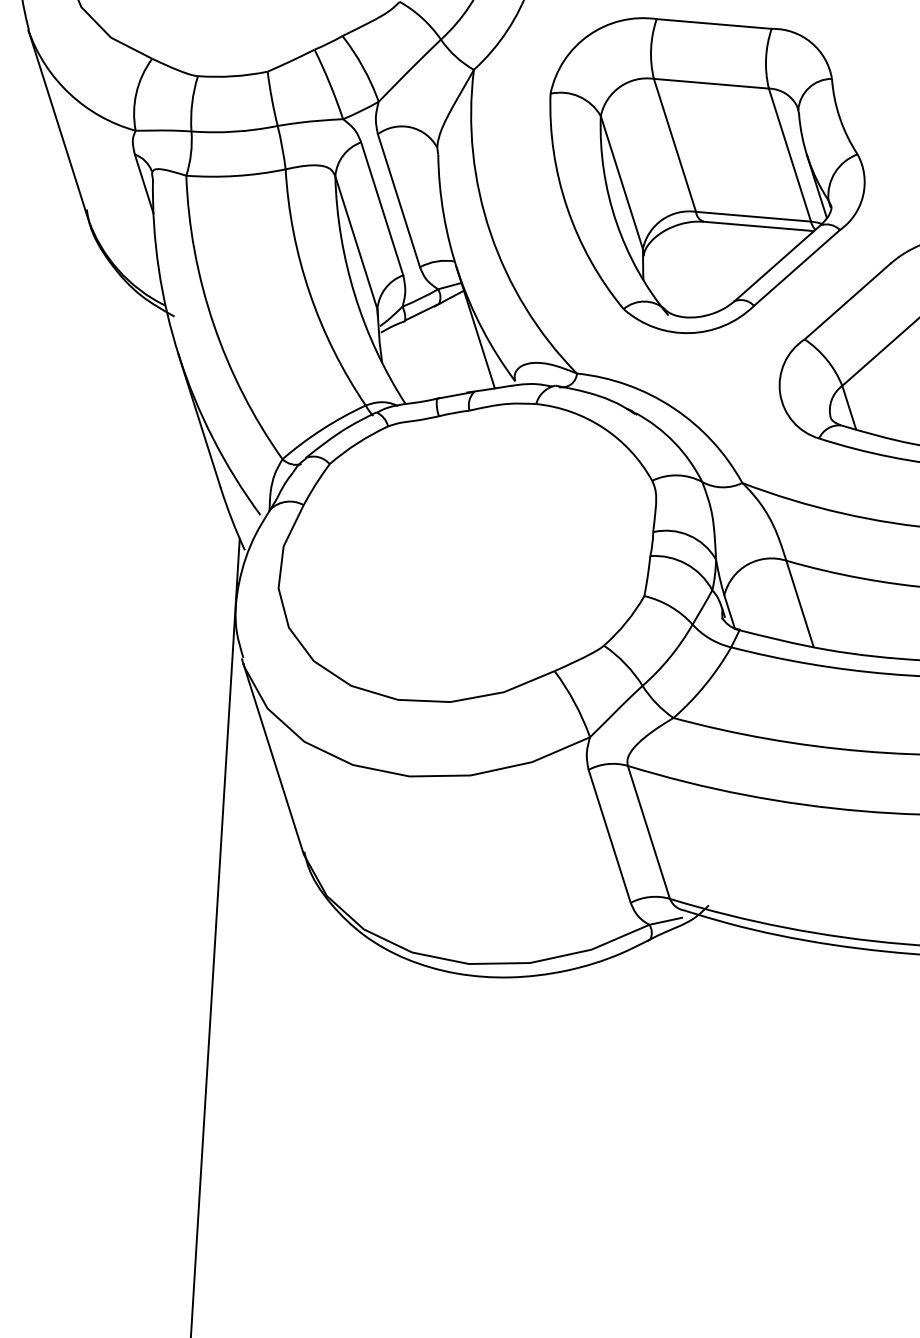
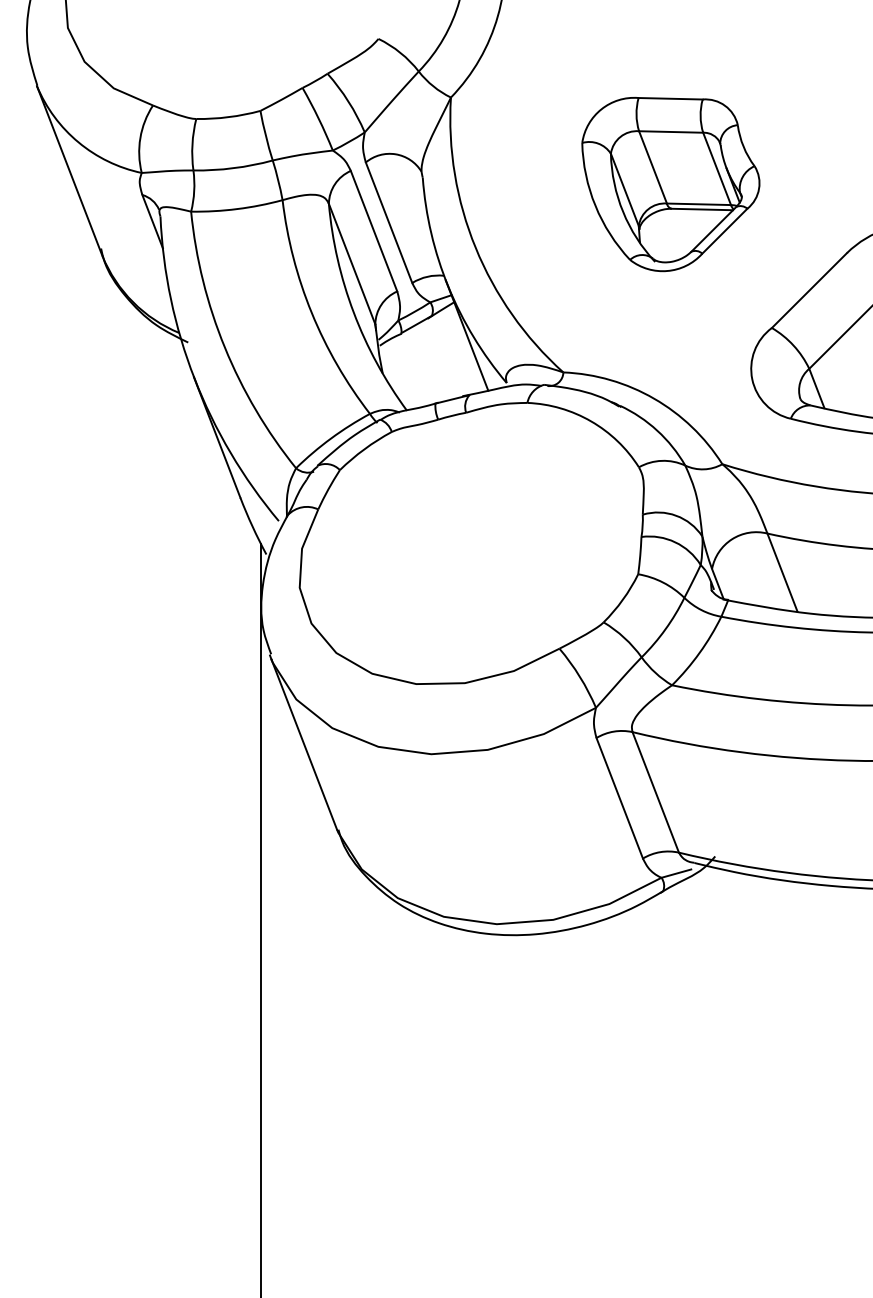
part: (704, 178) -> (670, 184), size x0.6

